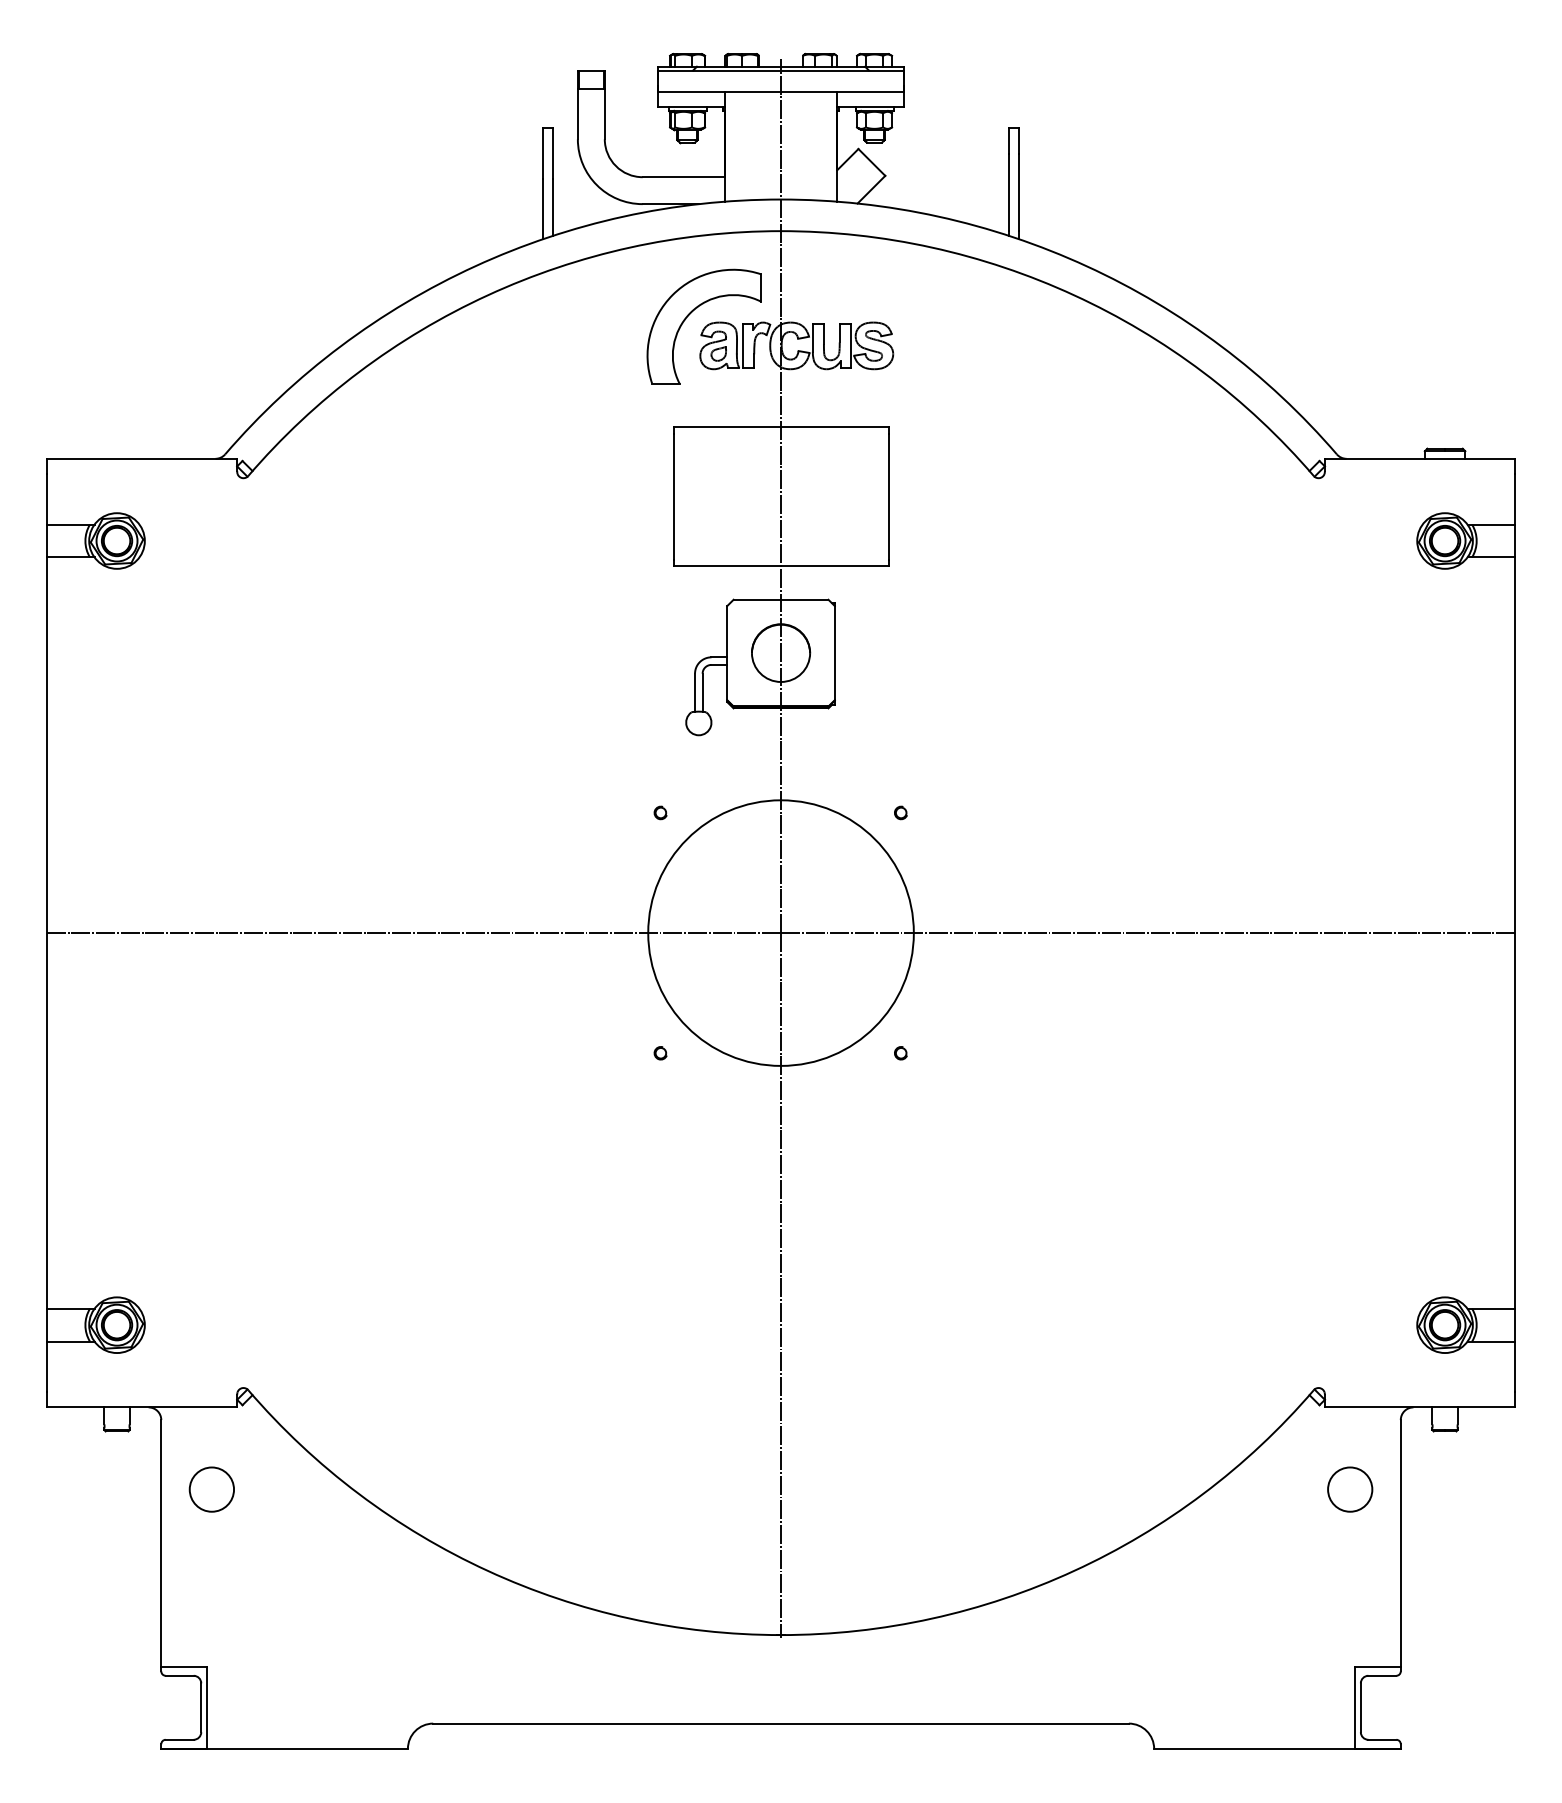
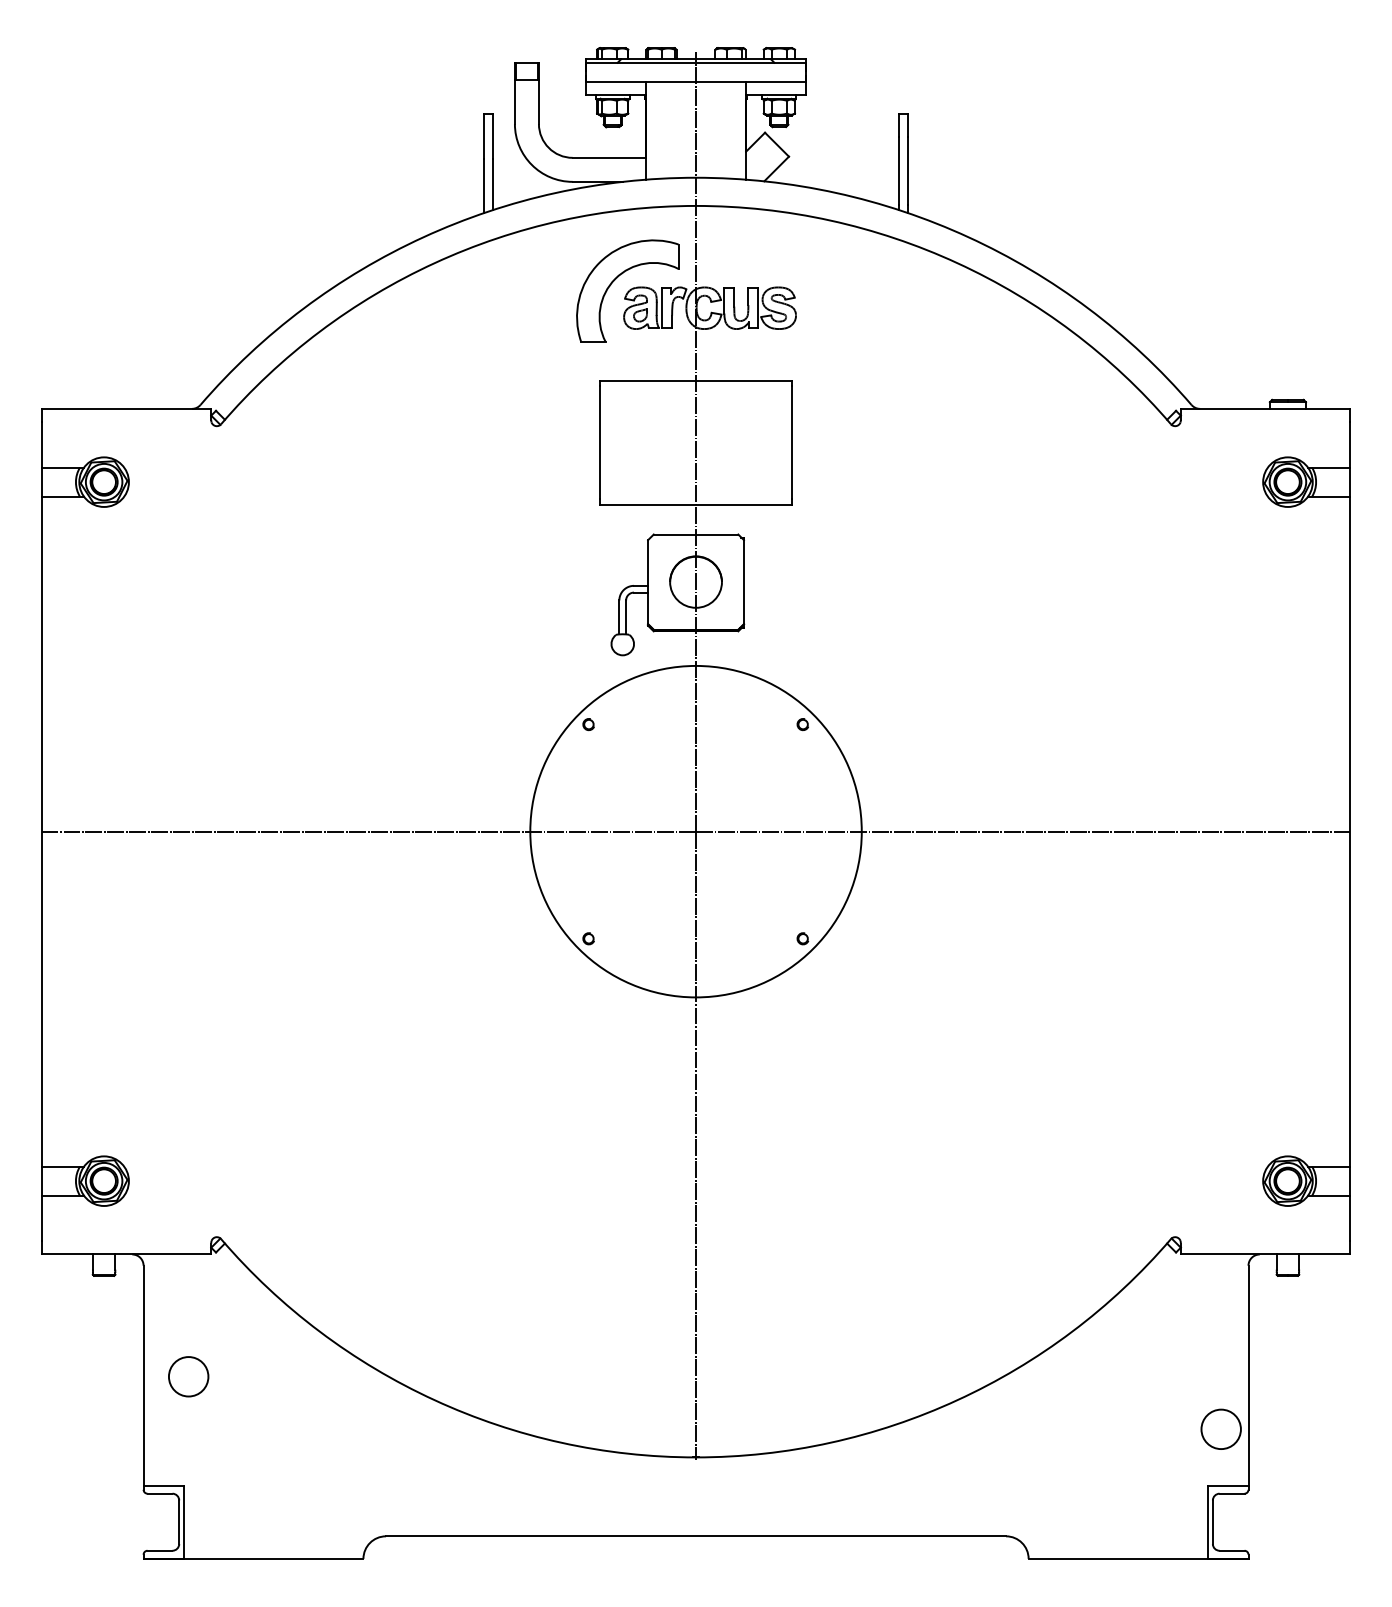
circle: (780, 932) -> (695, 831), size x1.4
circle: (211, 1489) -> (188, 1376), moved
circle: (1350, 1489) -> (1221, 1429), moved

